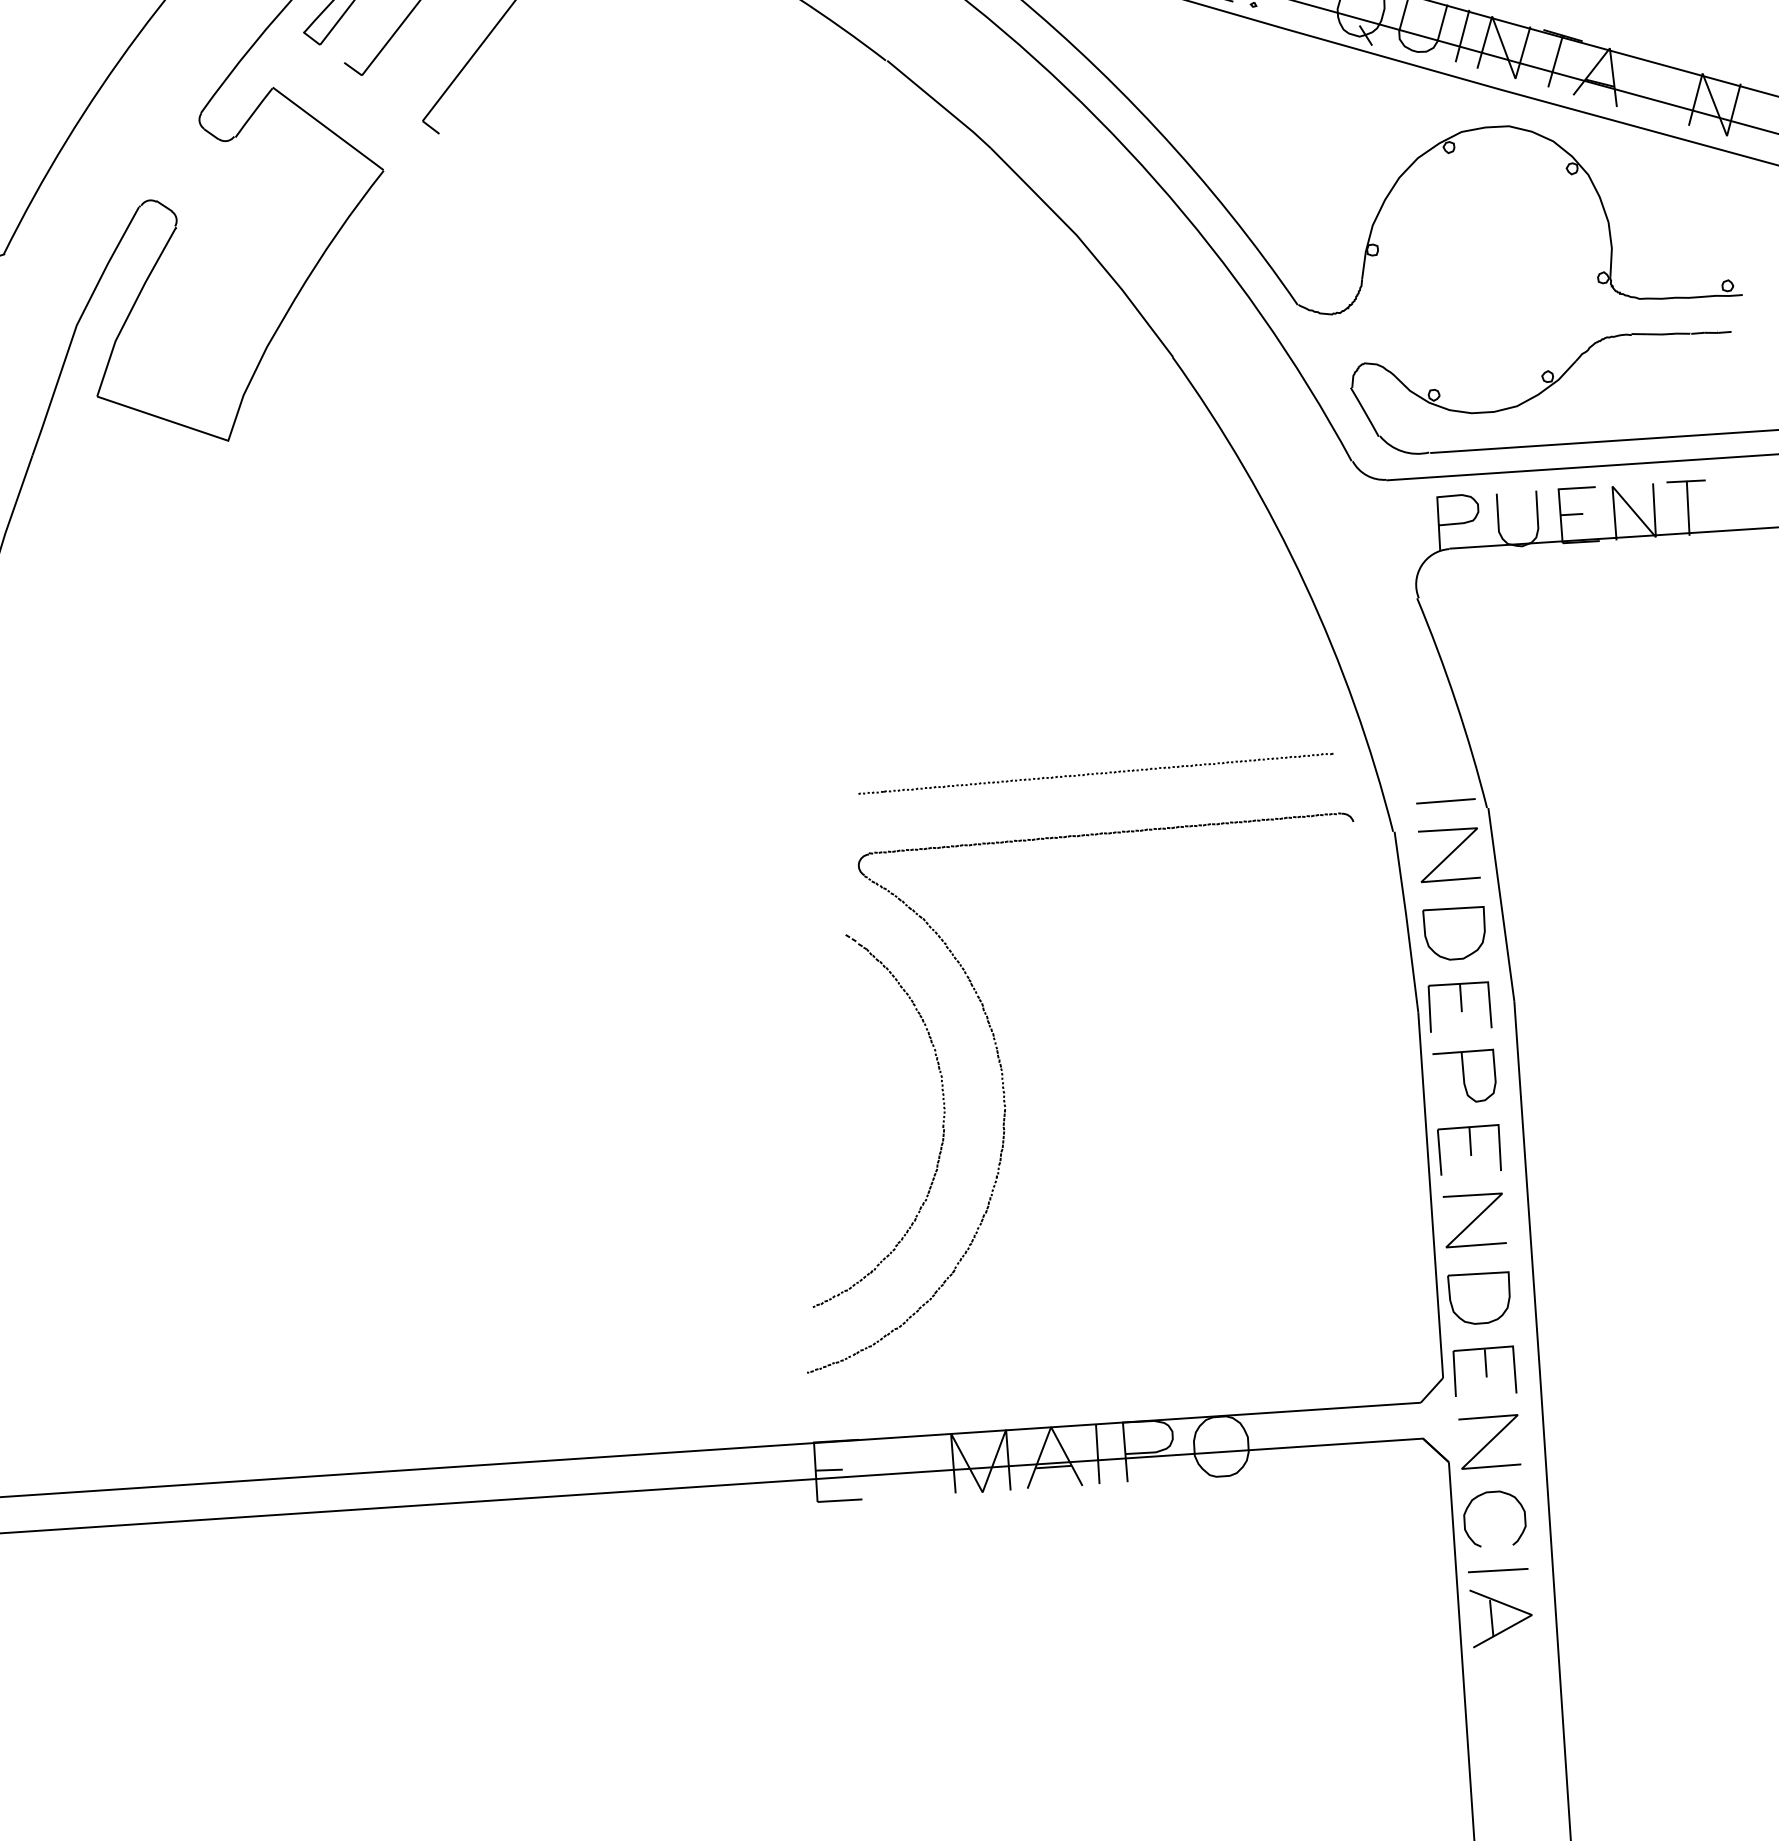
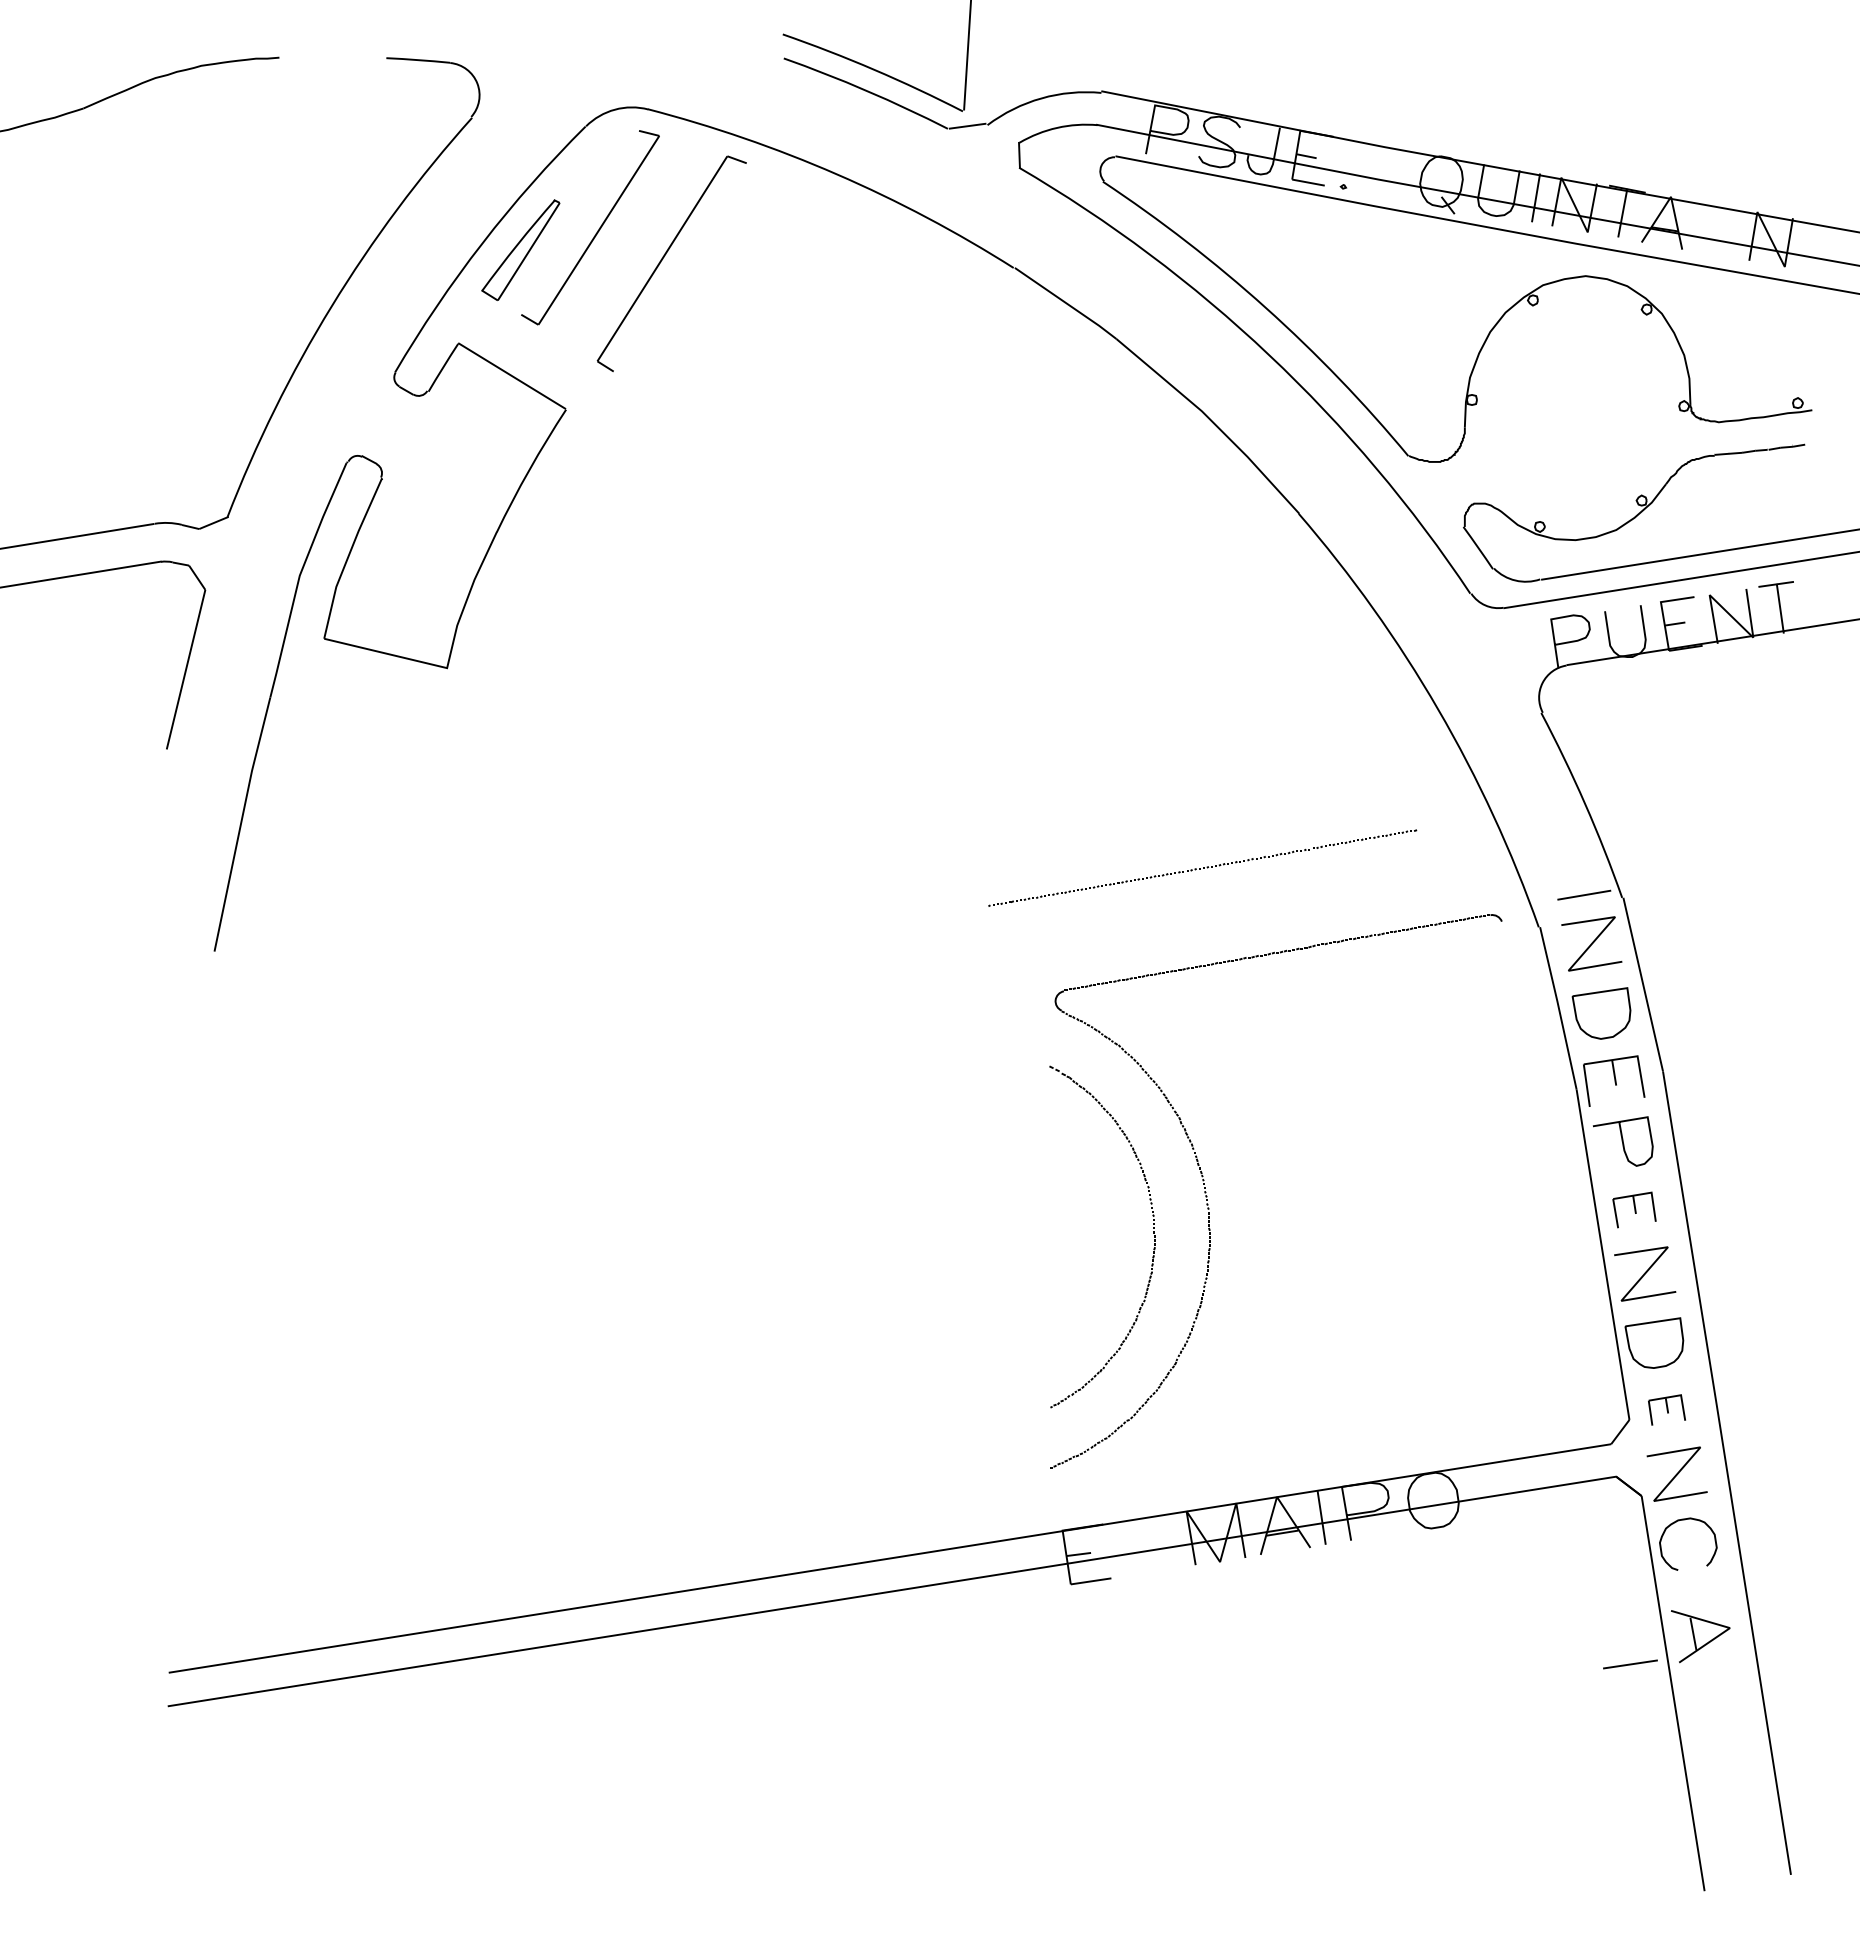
part: (1095, 773) -> (1202, 867), moved
part: (1469, 1149) -> (1634, 1209), size x0.7
part: (1484, 1370) -> (1666, 1409), size x0.6
line: (1498, 1570) -> (1630, 1664), moved

